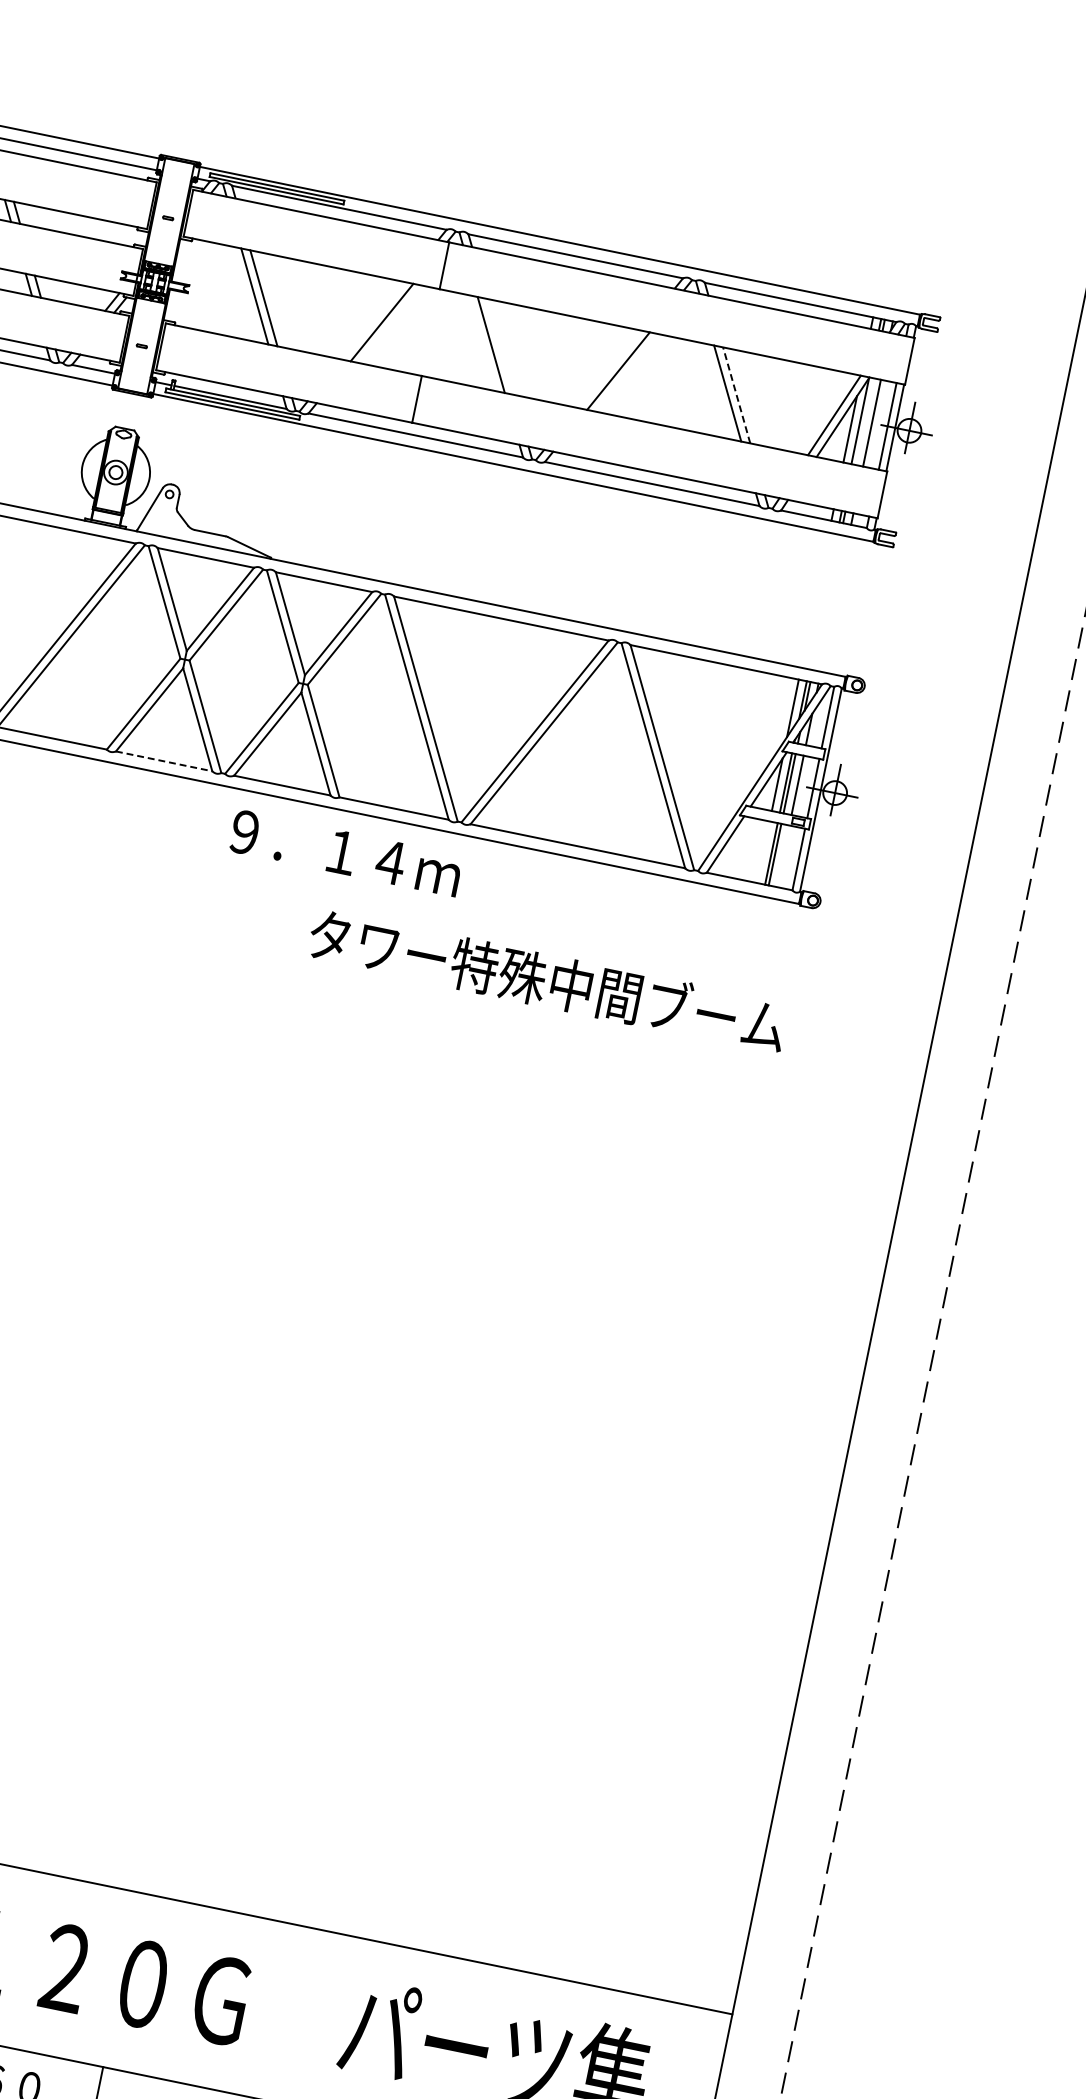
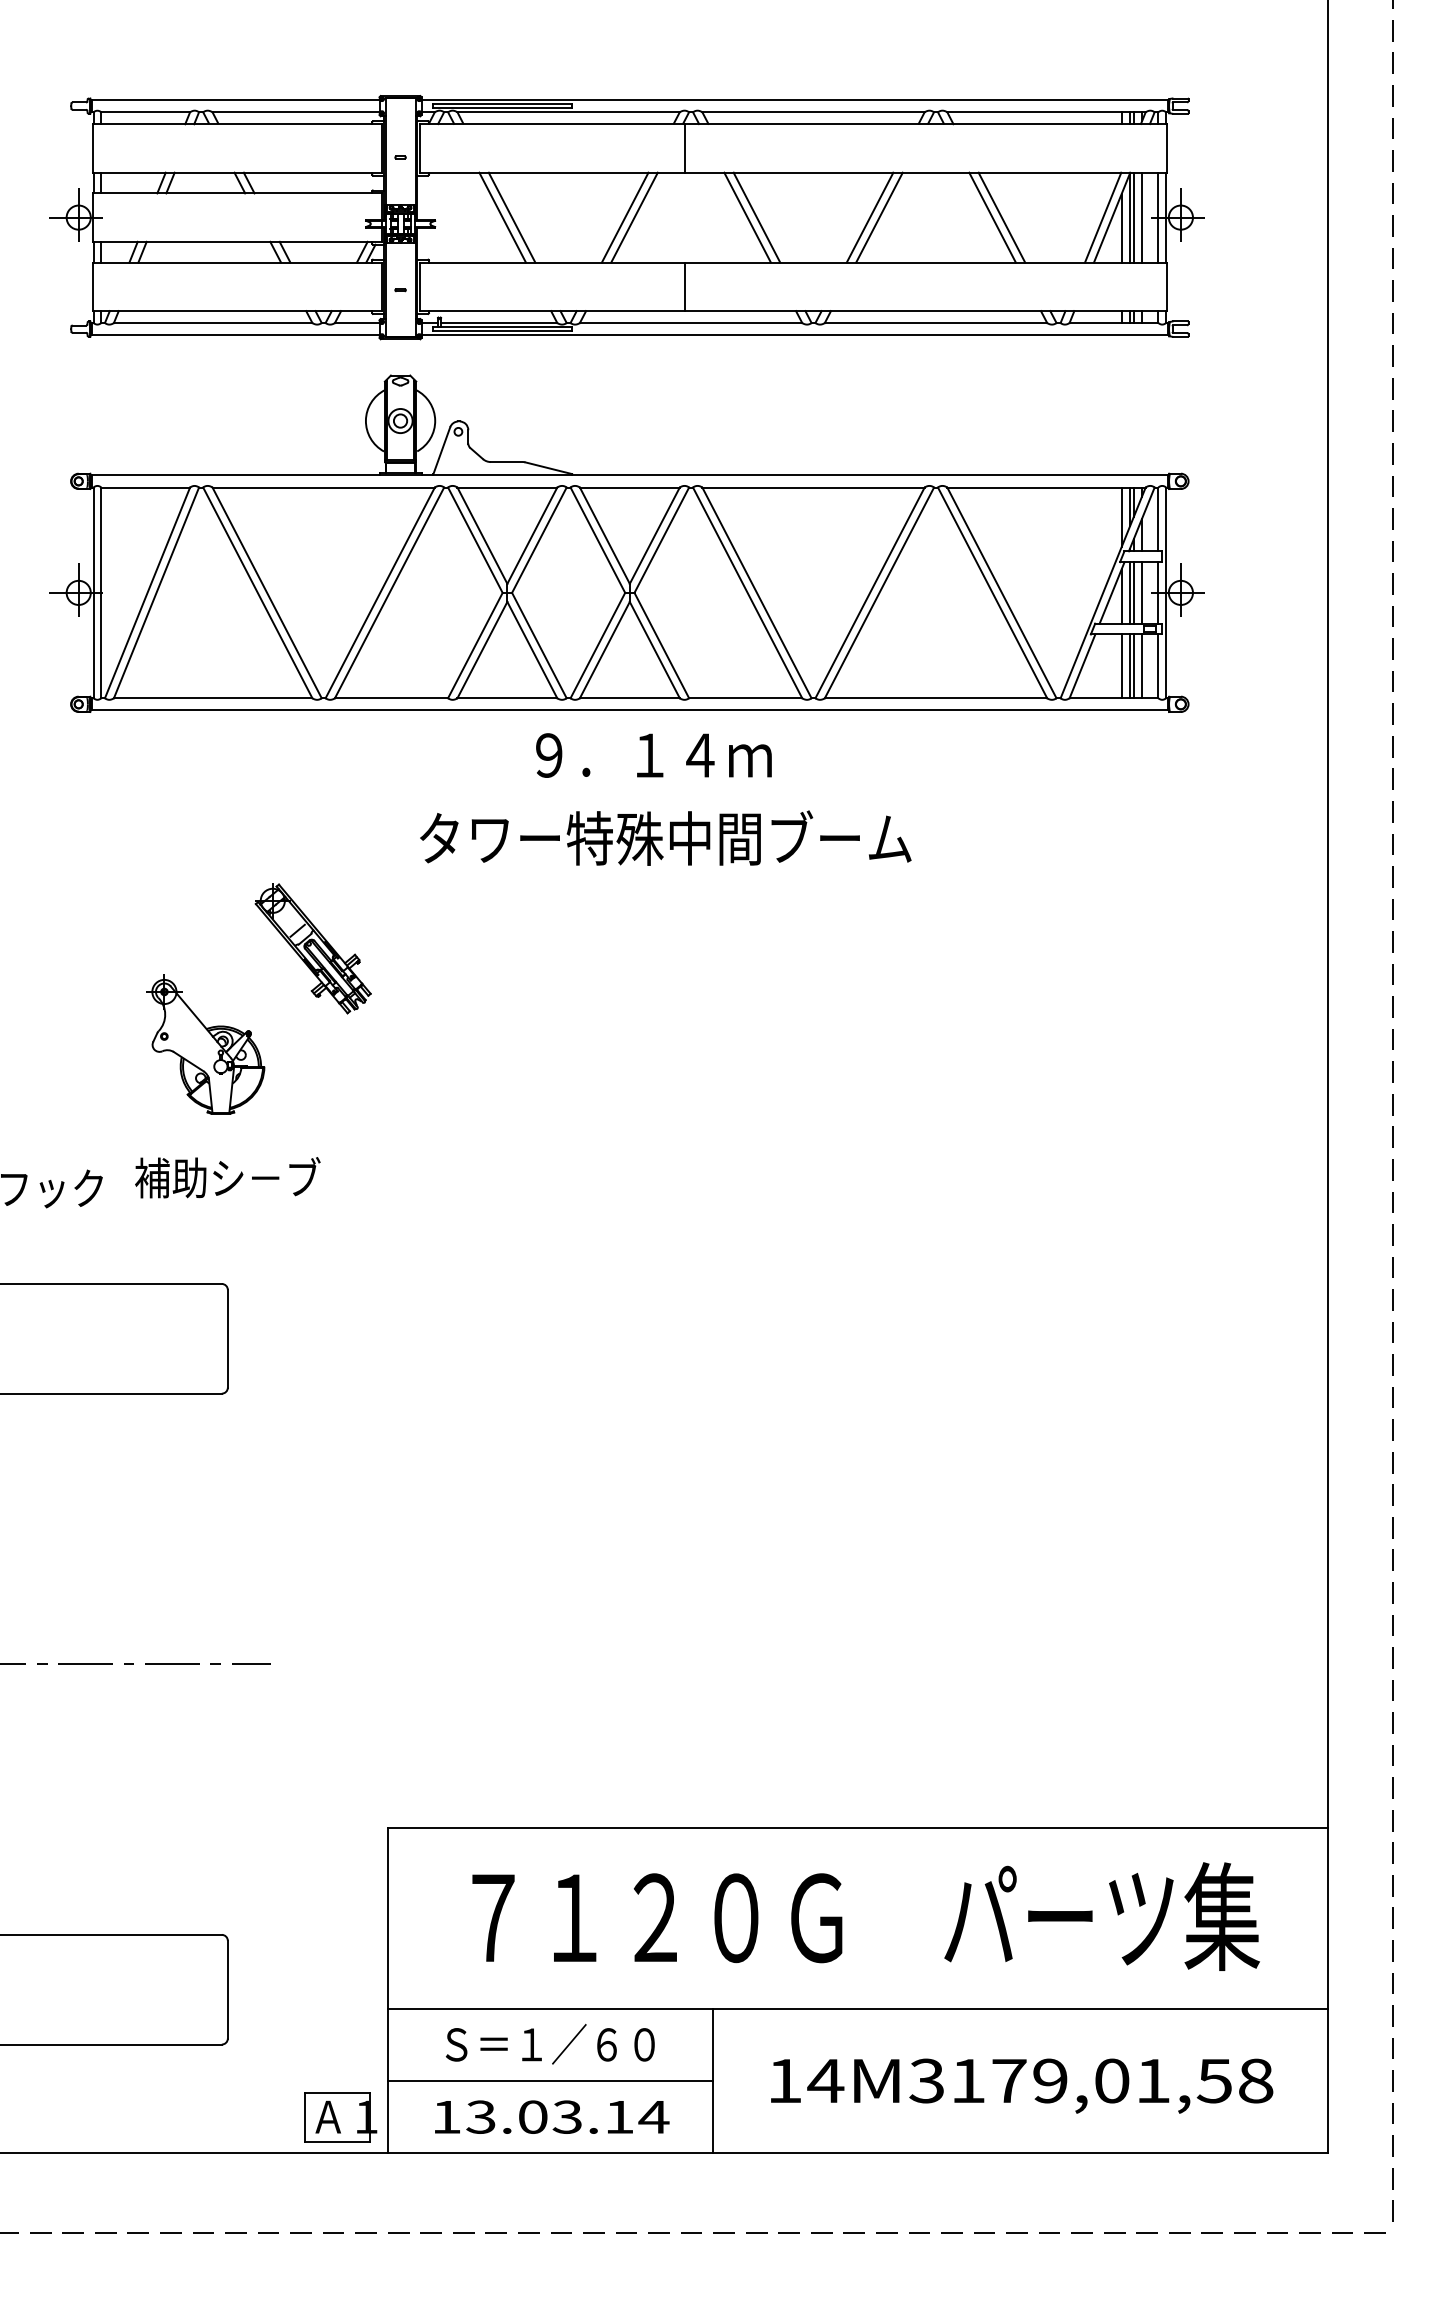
line: (372, 320) -> (624, 217), added
line: (499, 346) -> (756, 217), added
line: (608, 369) -> (869, 217), added
line: (736, 395) -> (1001, 217), dashed -> solid
line: (863, 421) -> (1133, 217), added
line: (164, 761) -> (507, 698), dashed -> solid
line: (763, 852) -> (1121, 666), added
text: (345, 853) -> (653, 755), moved
line: (783, 856) -> (1142, 666), added
text: (547, 980) -> (665, 837), moved

